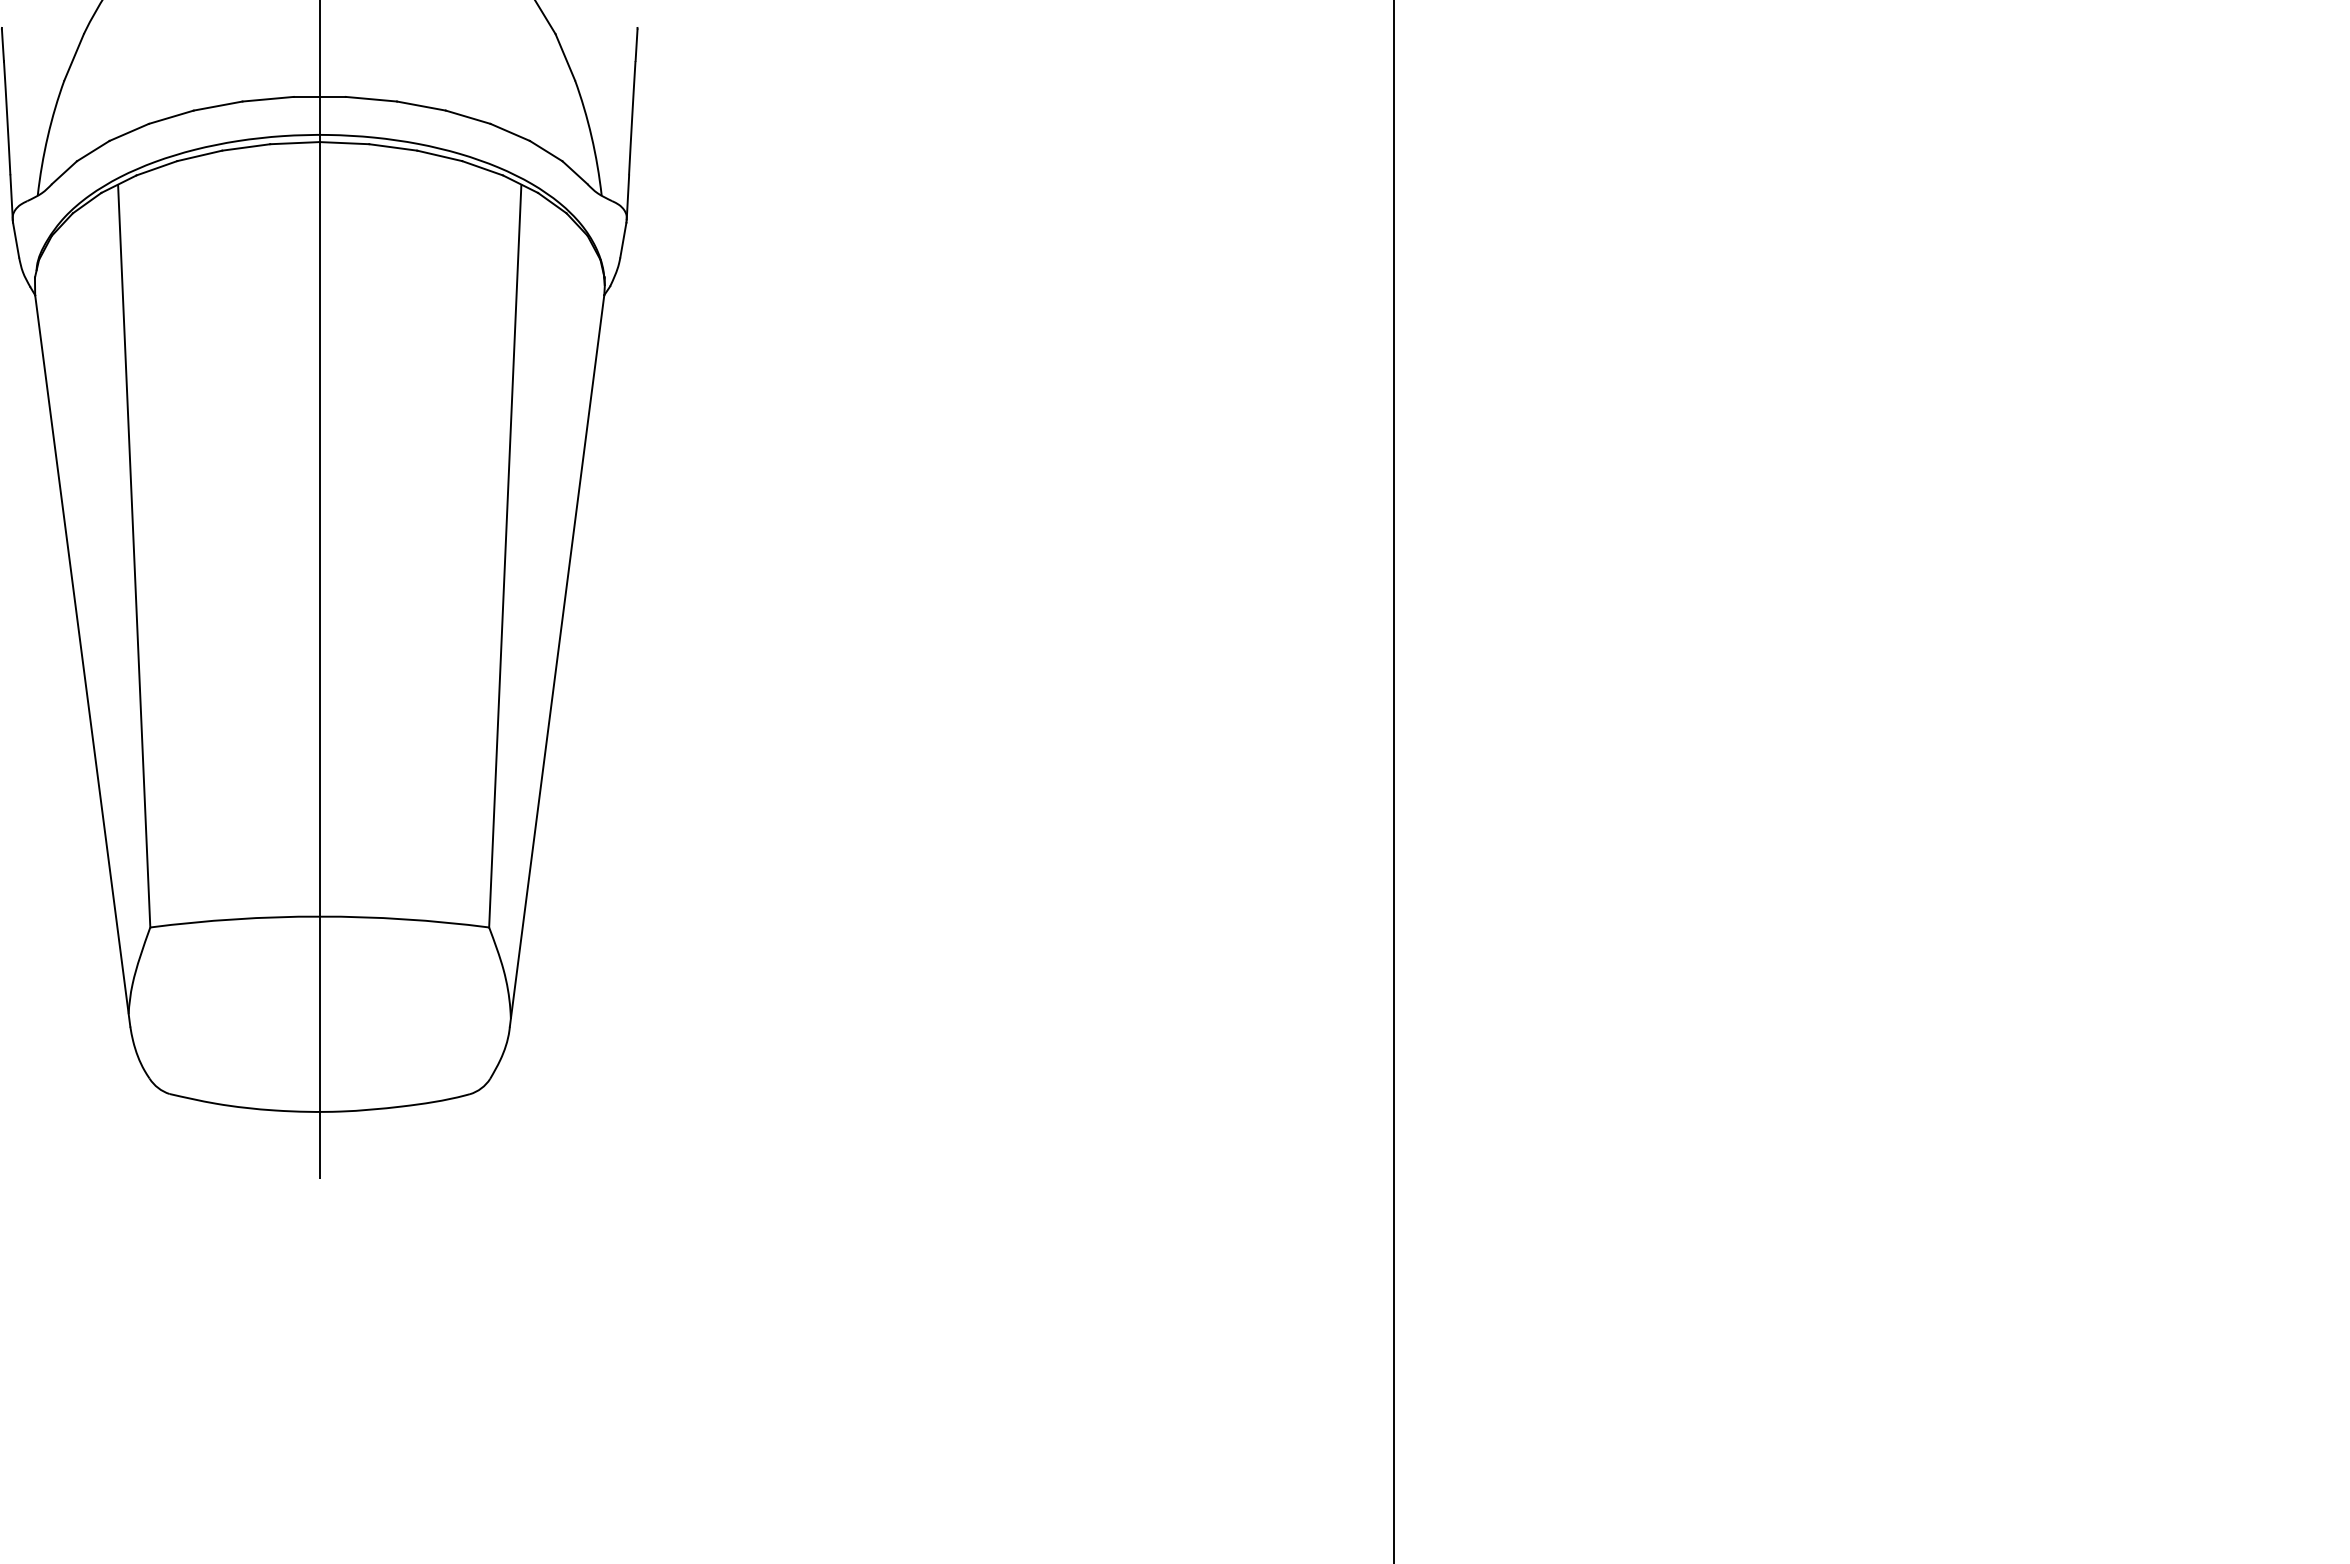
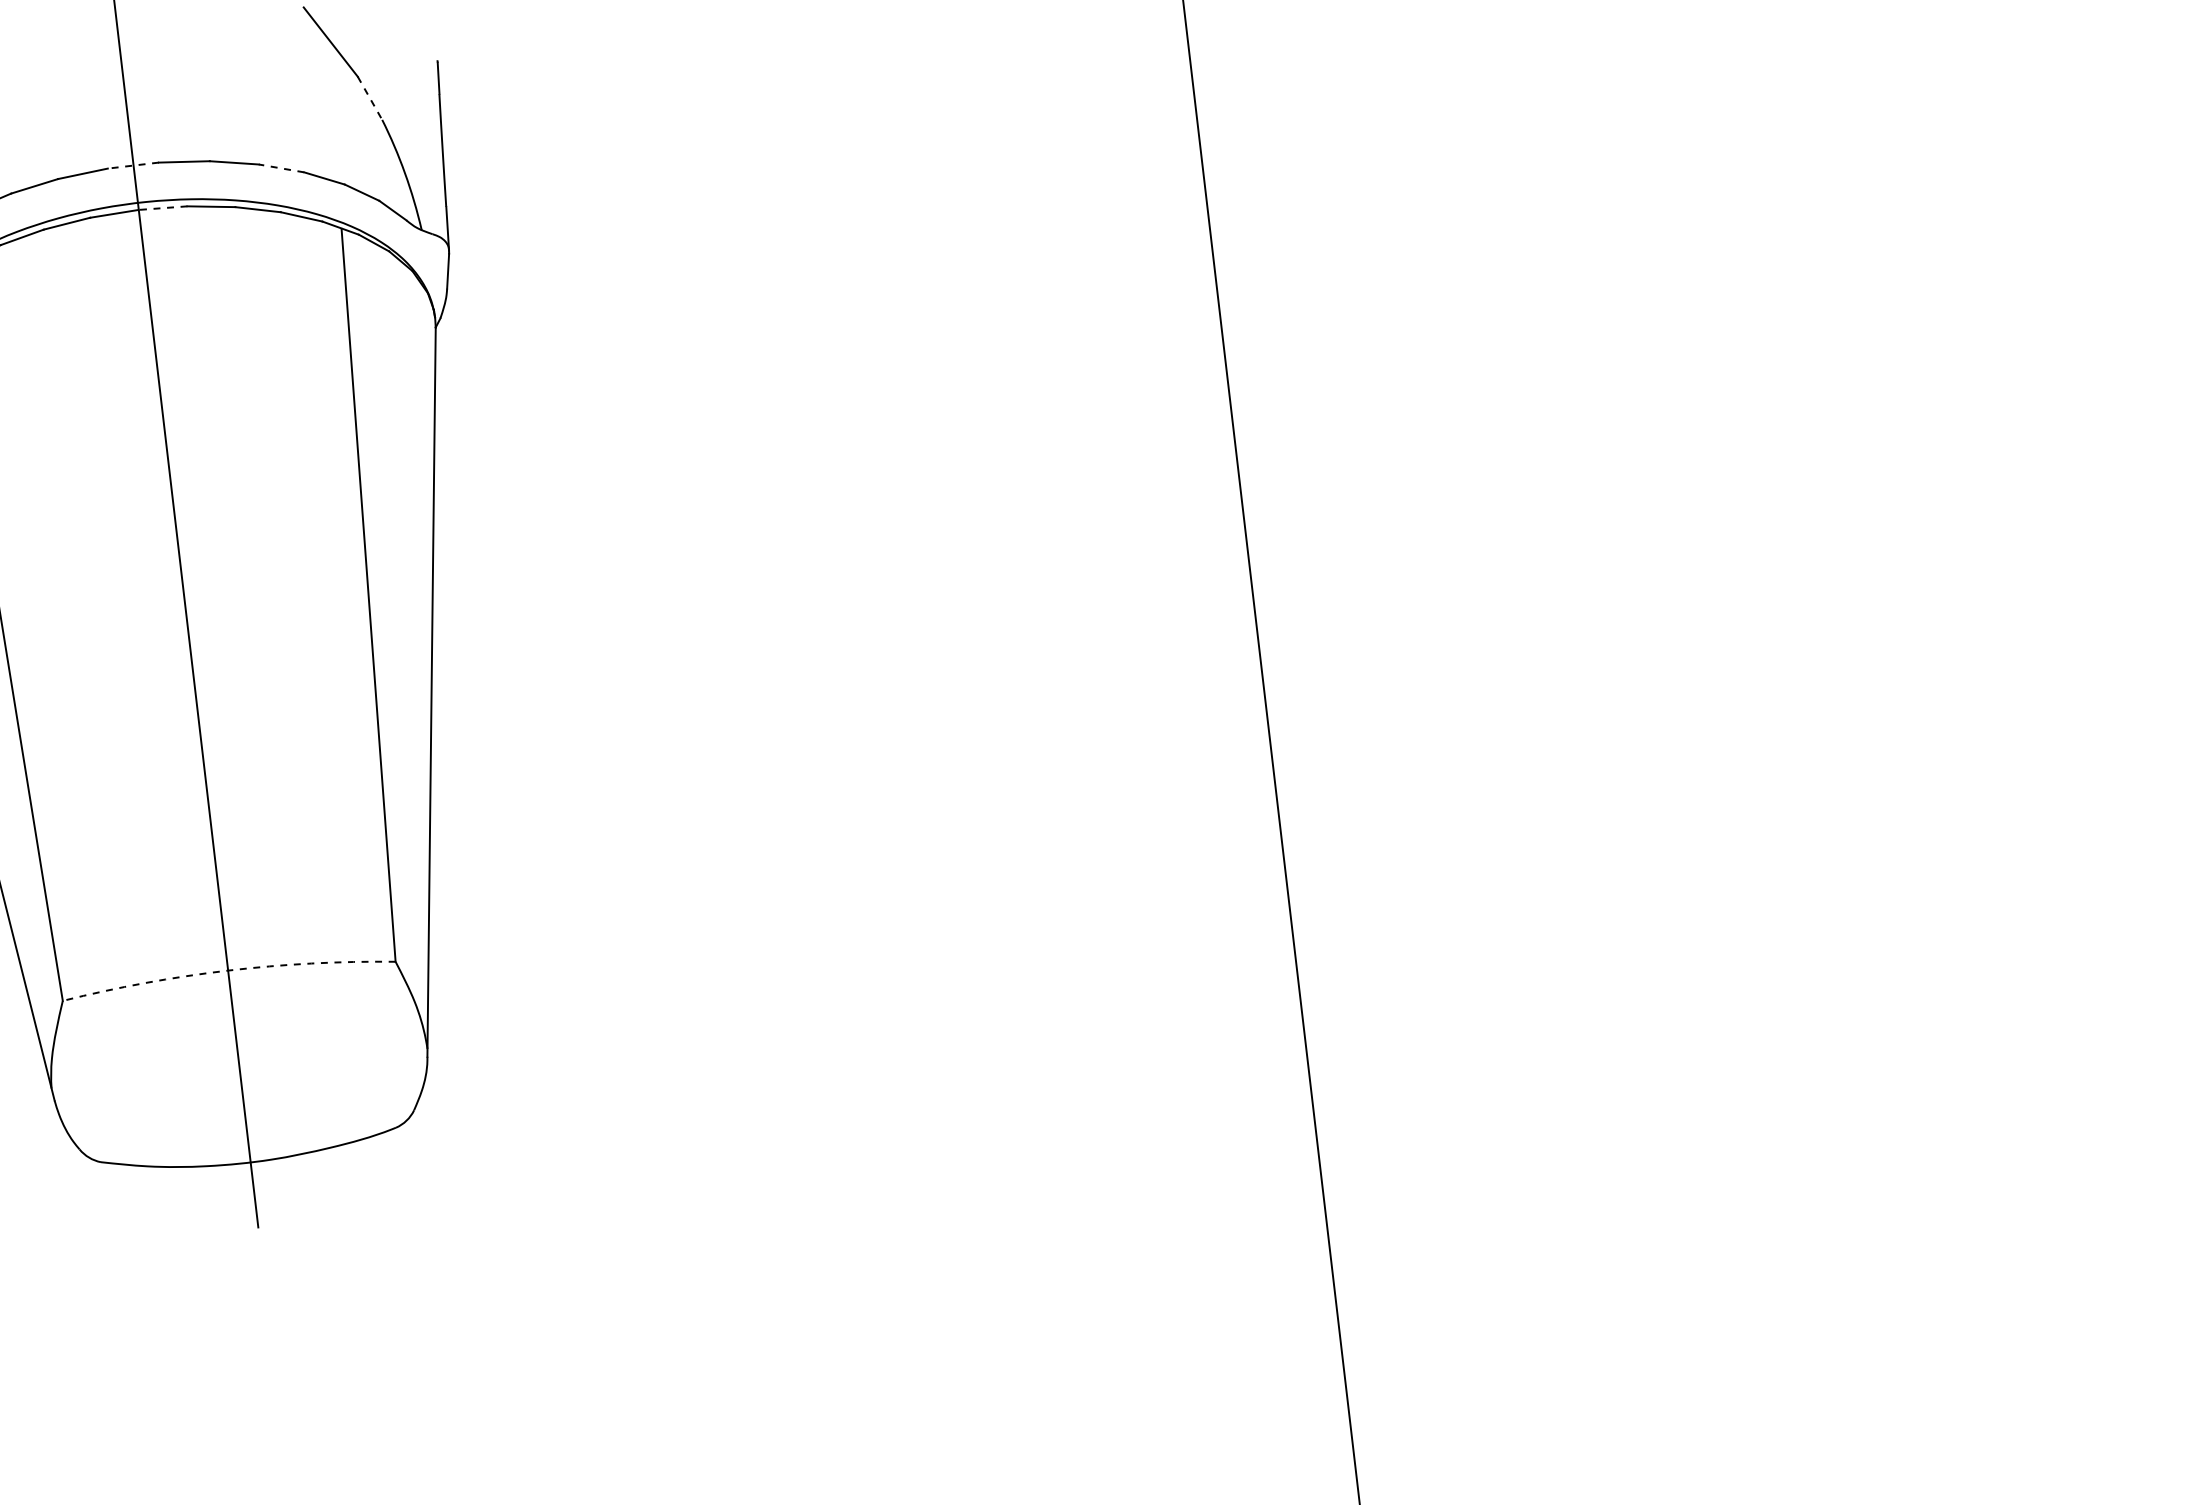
line: (565, 57) -> (370, 98), solid -> dashed
line: (319, 96) -> (133, 165), solid -> dashed
line: (467, 117) -> (280, 168), solid -> dashed
line: (344, 143) -> (163, 208), solid -> dashed
arc: (319, 916) -> (227, 970), solid -> dashed

